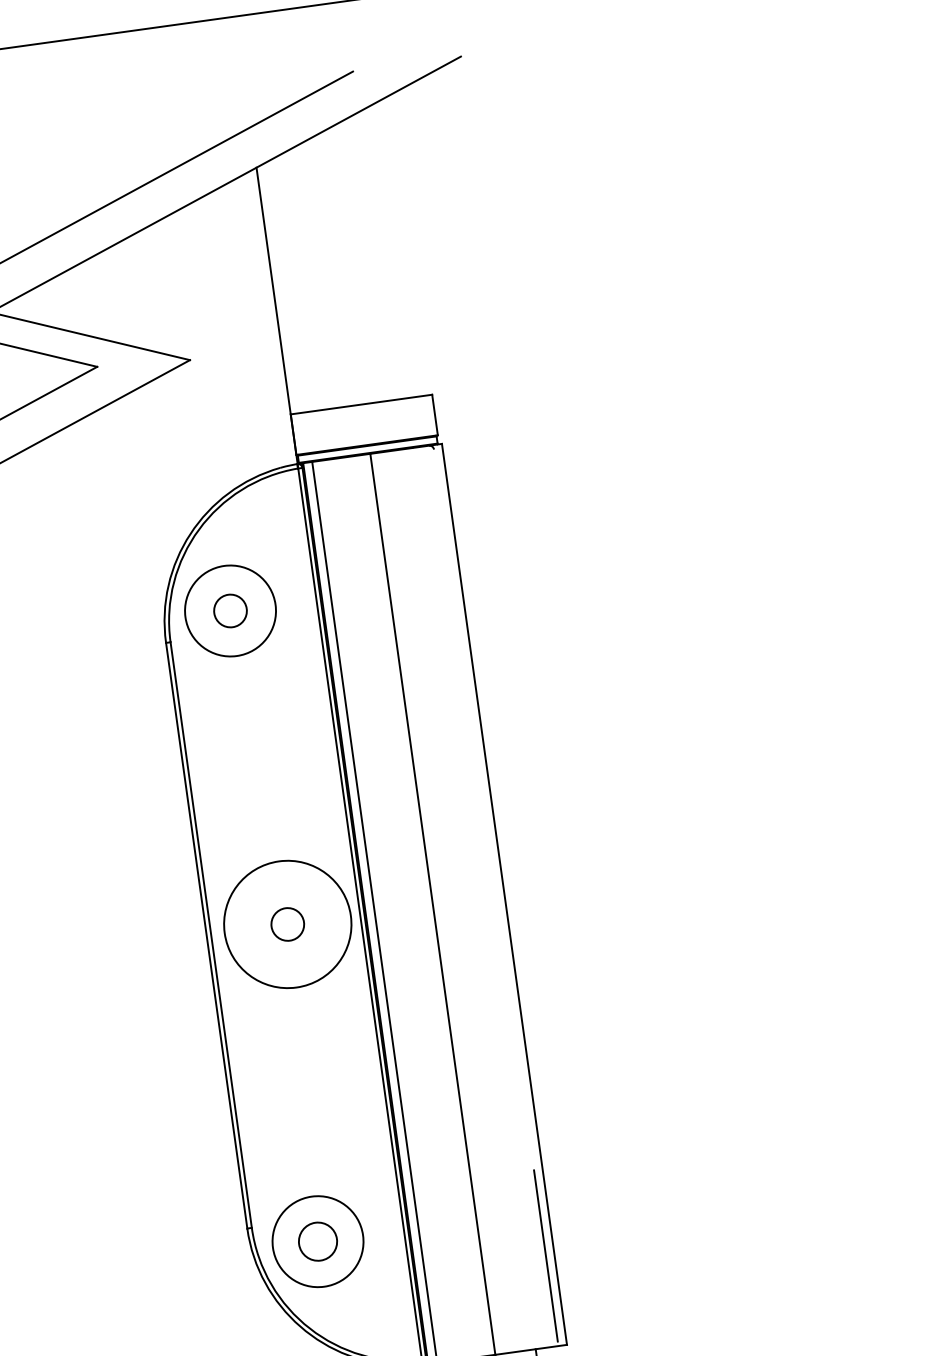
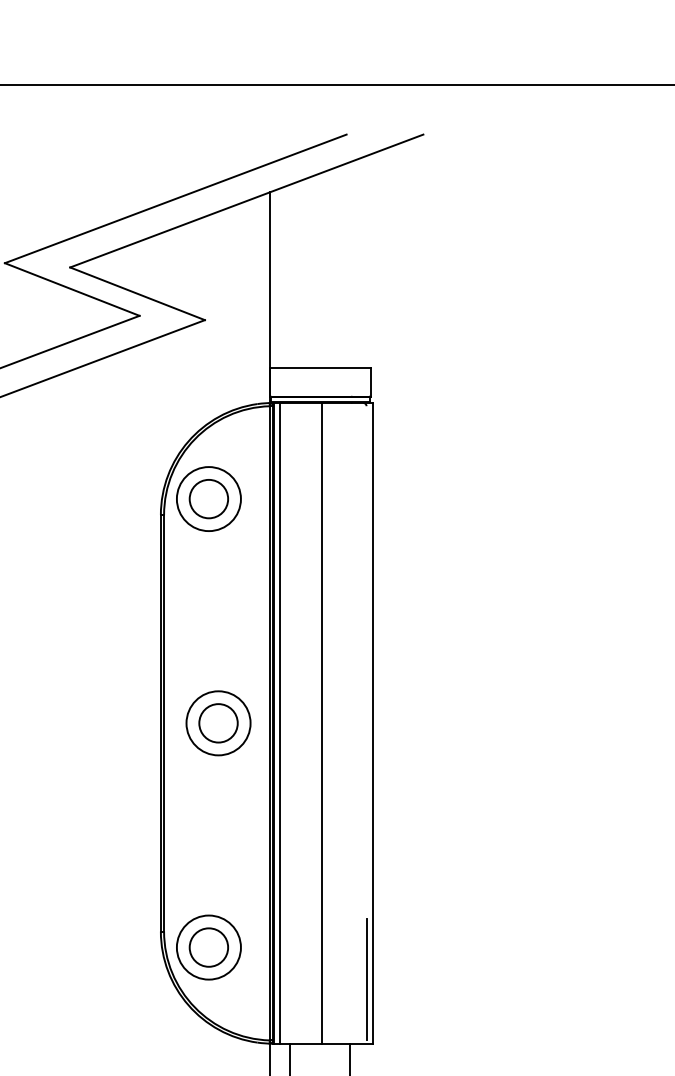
circle: (229, 610) -> (208, 498), size x1.67
circle: (287, 924) -> (218, 723), size x0.71
circle: (287, 924) -> (218, 723), size x1.67
circle: (317, 1241) -> (208, 947), size x1.43

